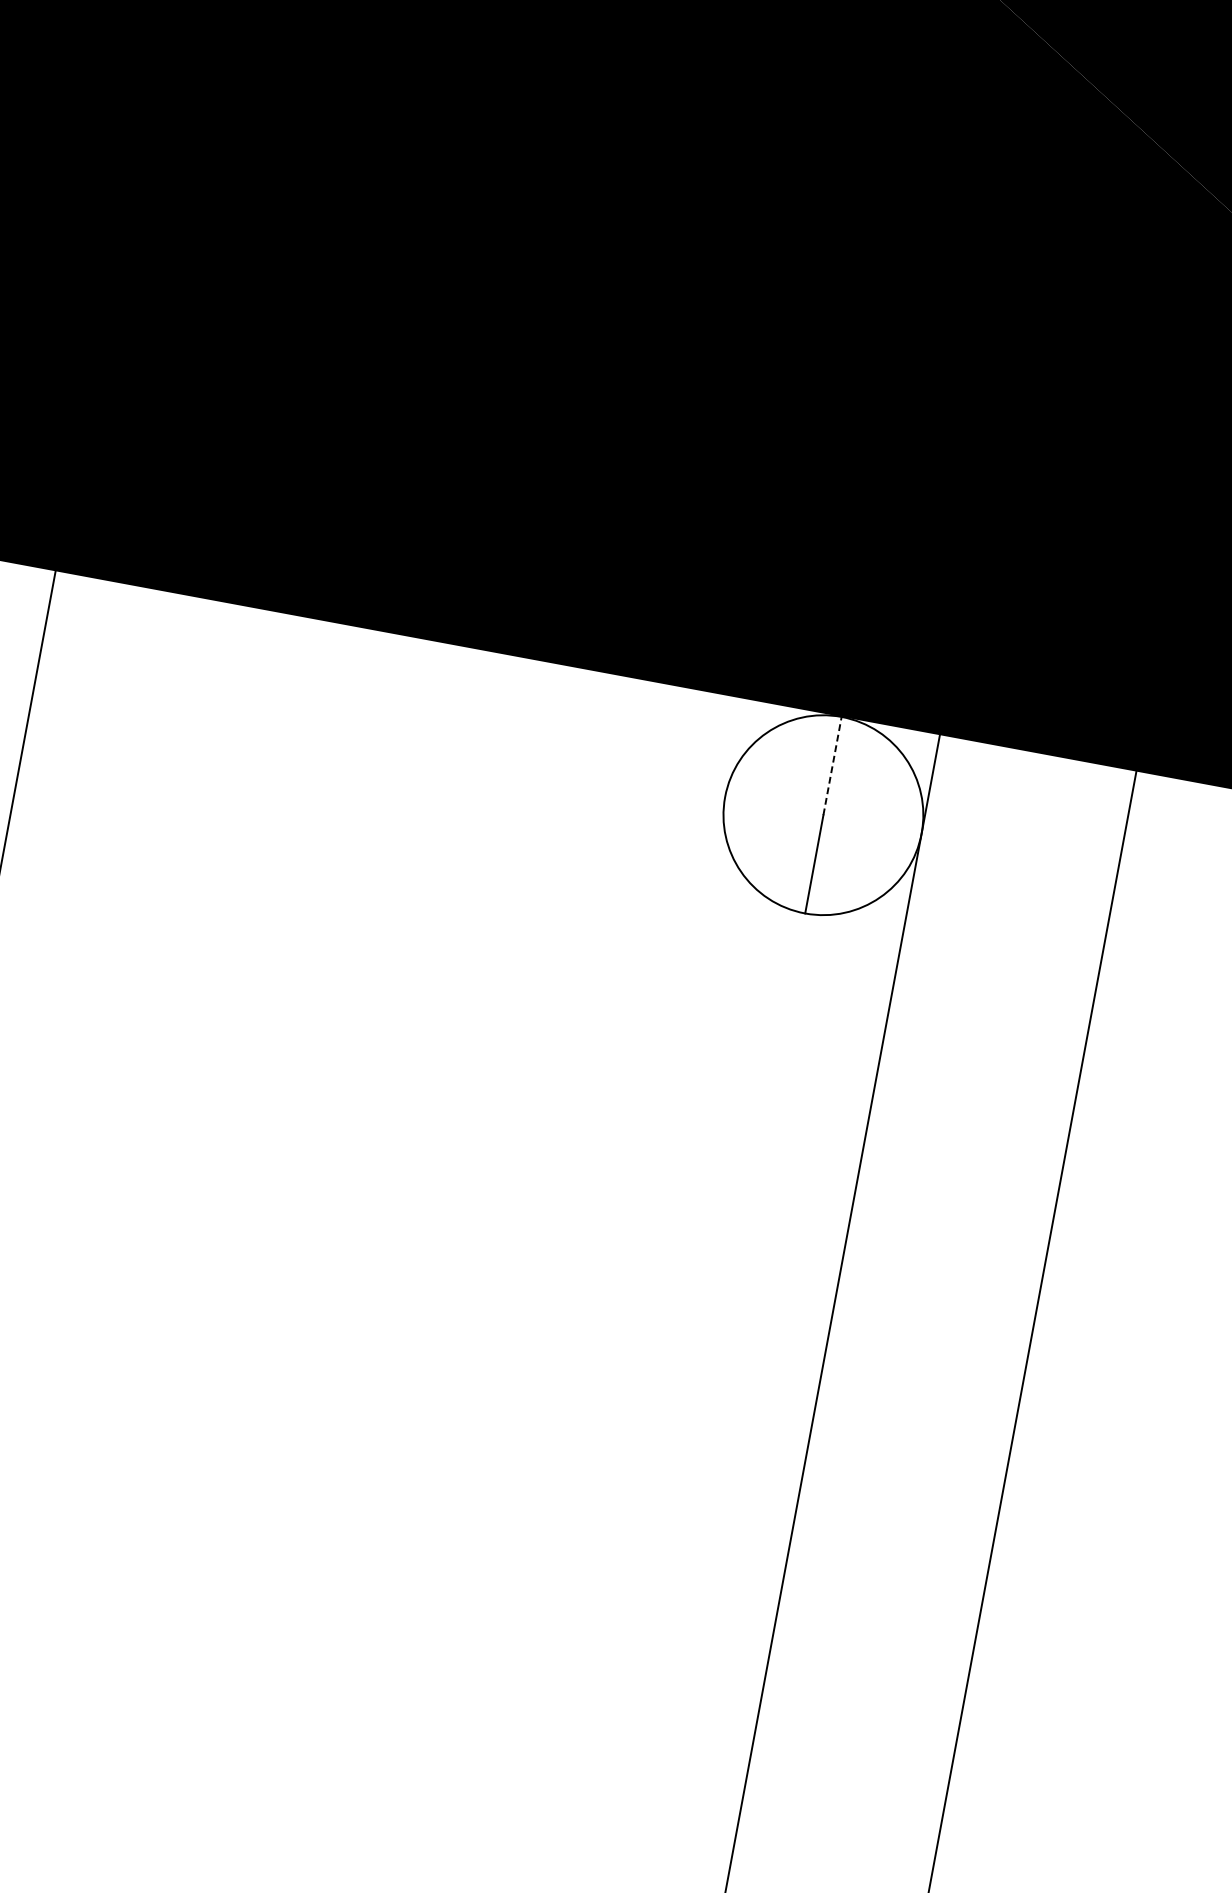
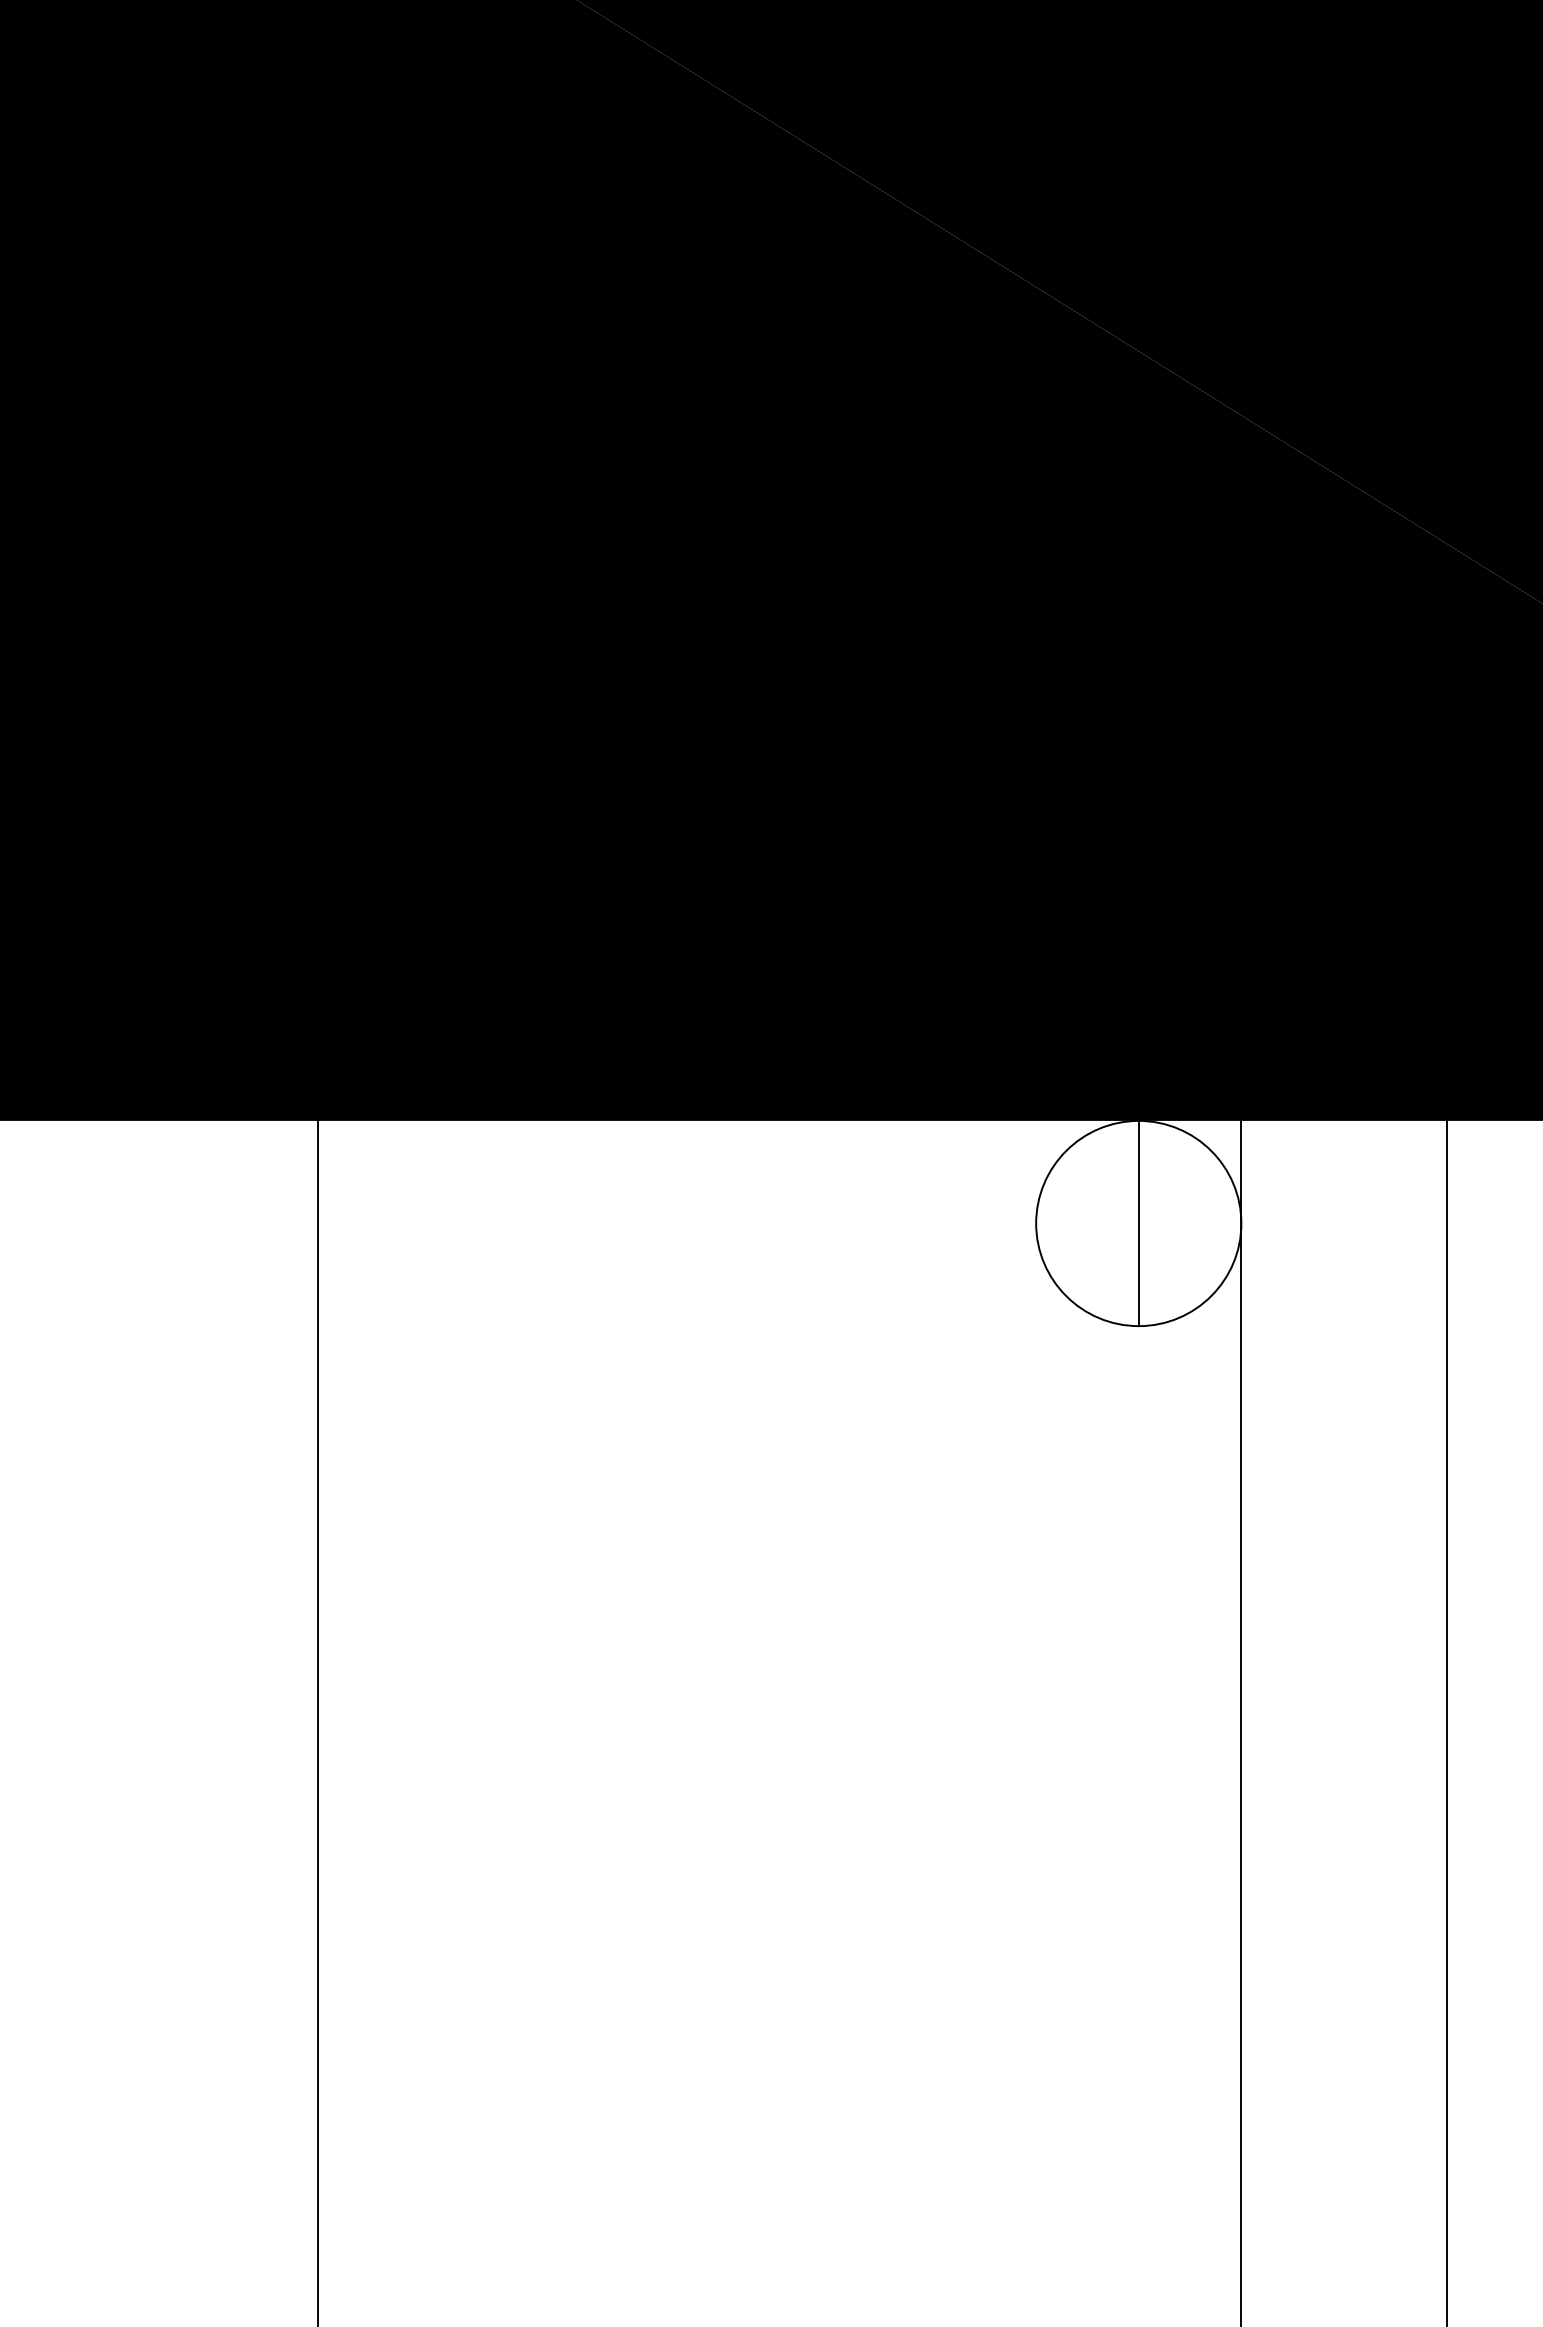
line: (832, 765) -> (1138, 1171), dashed -> solid

